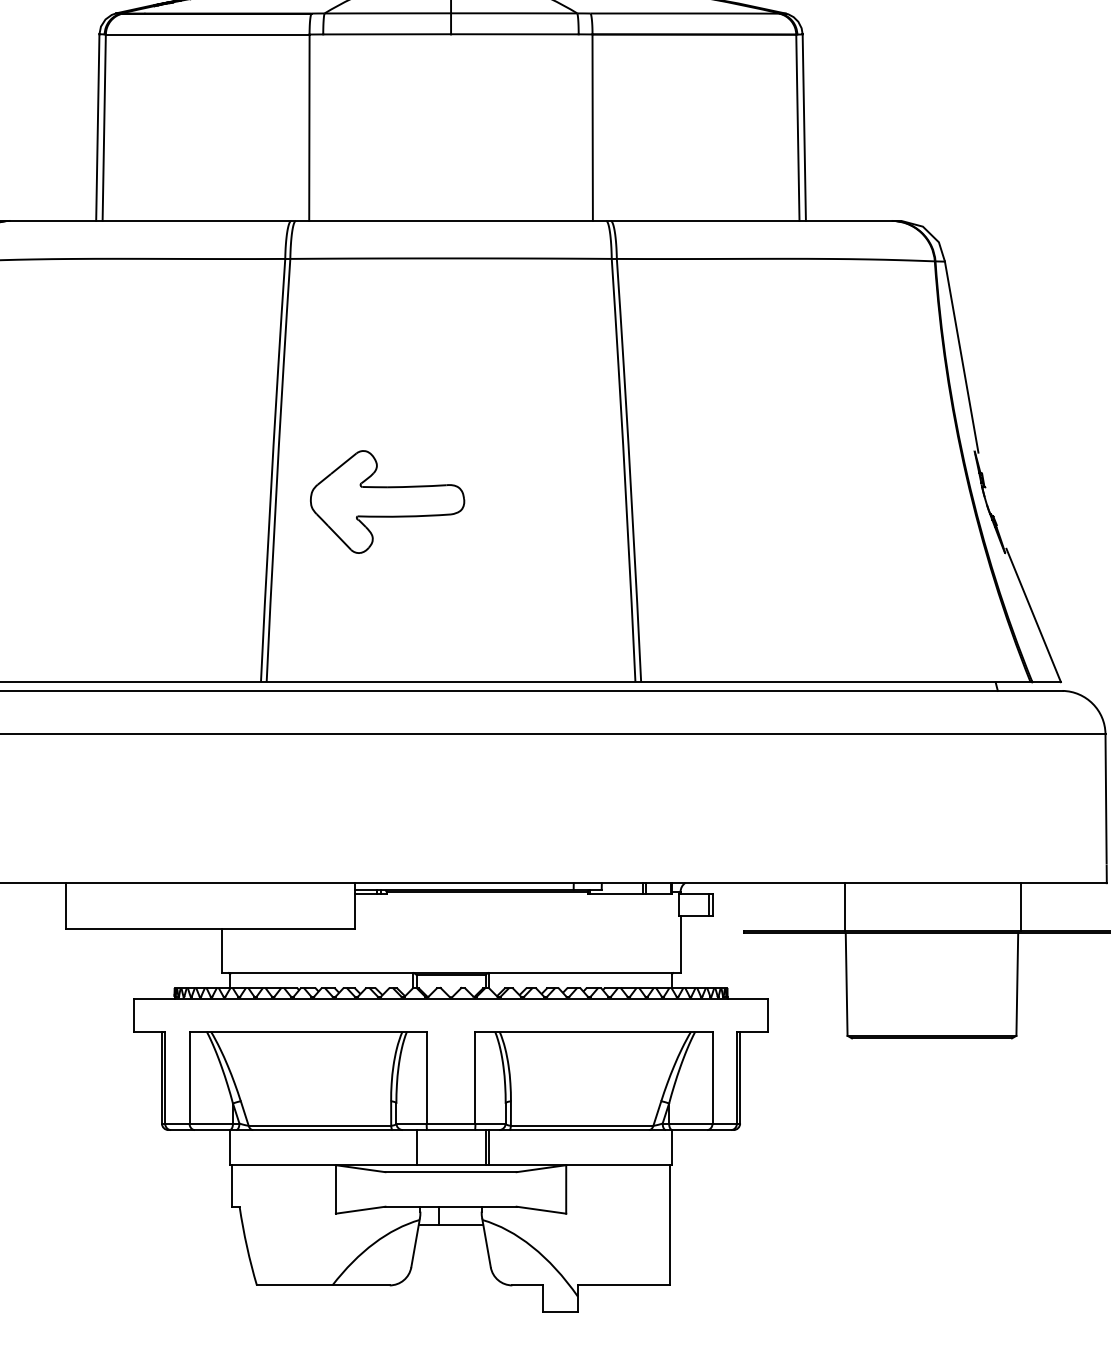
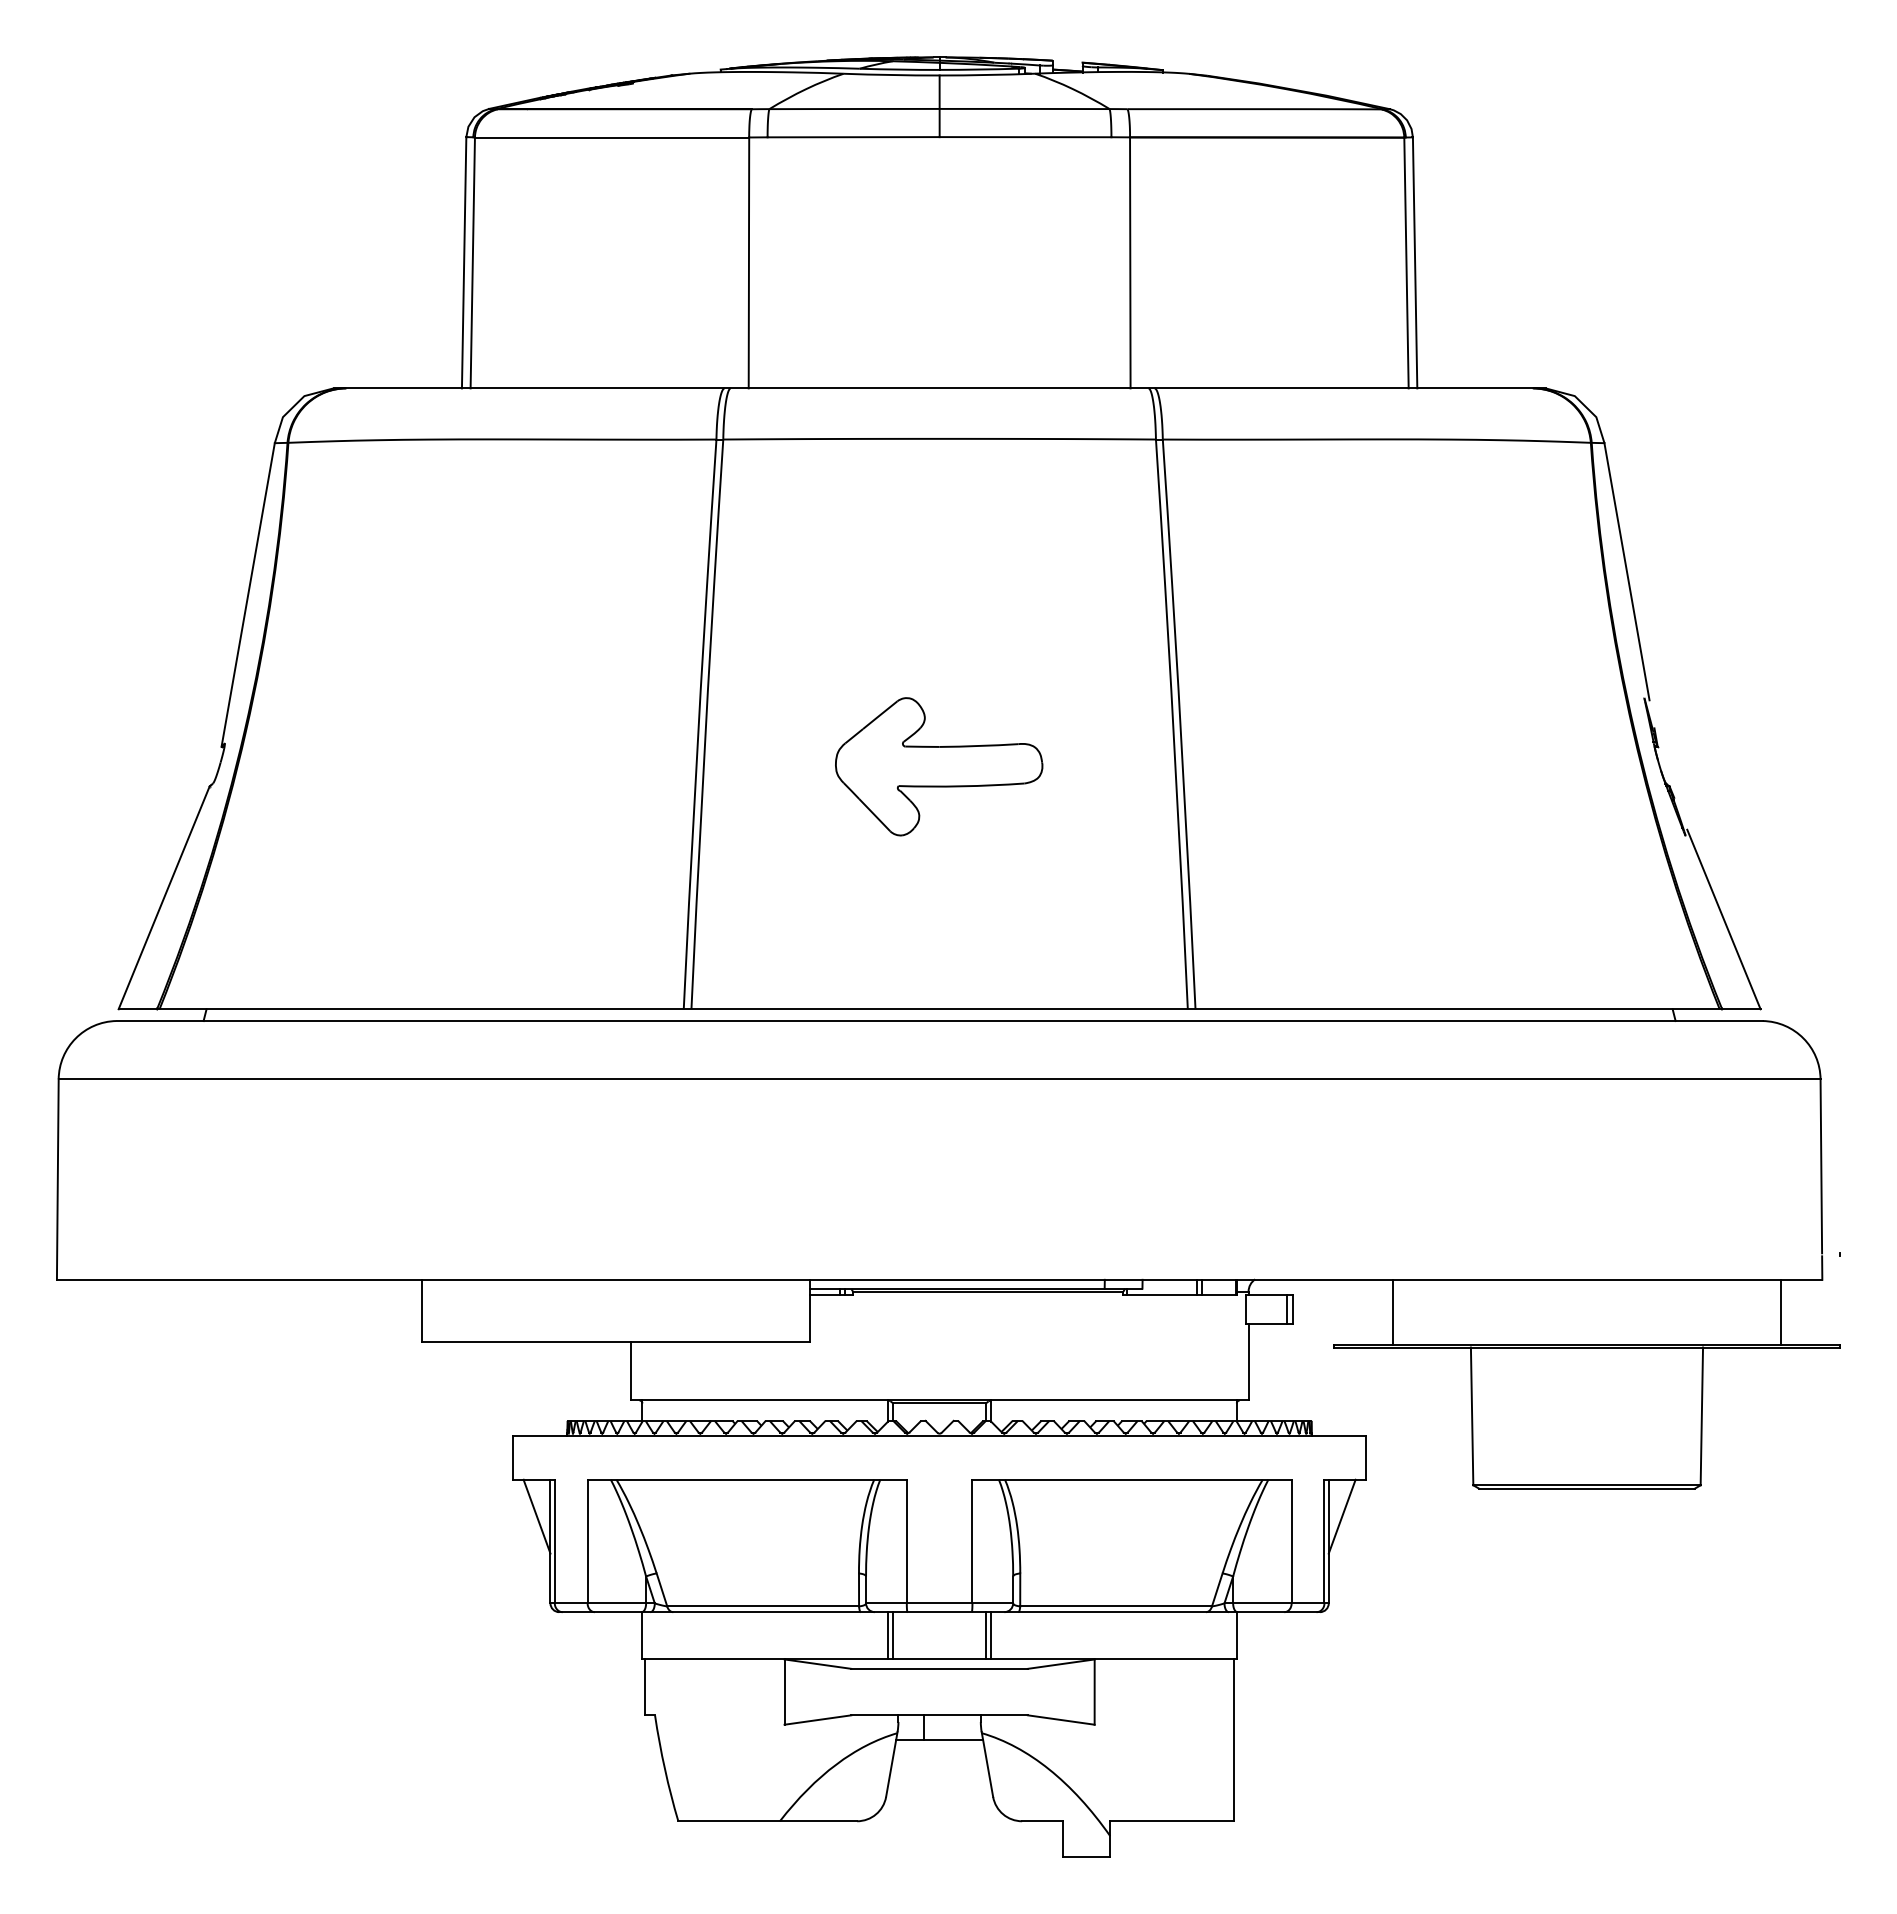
part: (387, 501) -> (939, 766), moved
line: (844, 906) -> (1392, 1311), moved
line: (1021, 906) -> (1781, 1311), moved
line: (151, 1059) -> (536, 1516), added
line: (749, 1059) -> (1341, 1516), added
line: (413, 1147) -> (888, 1635), added

